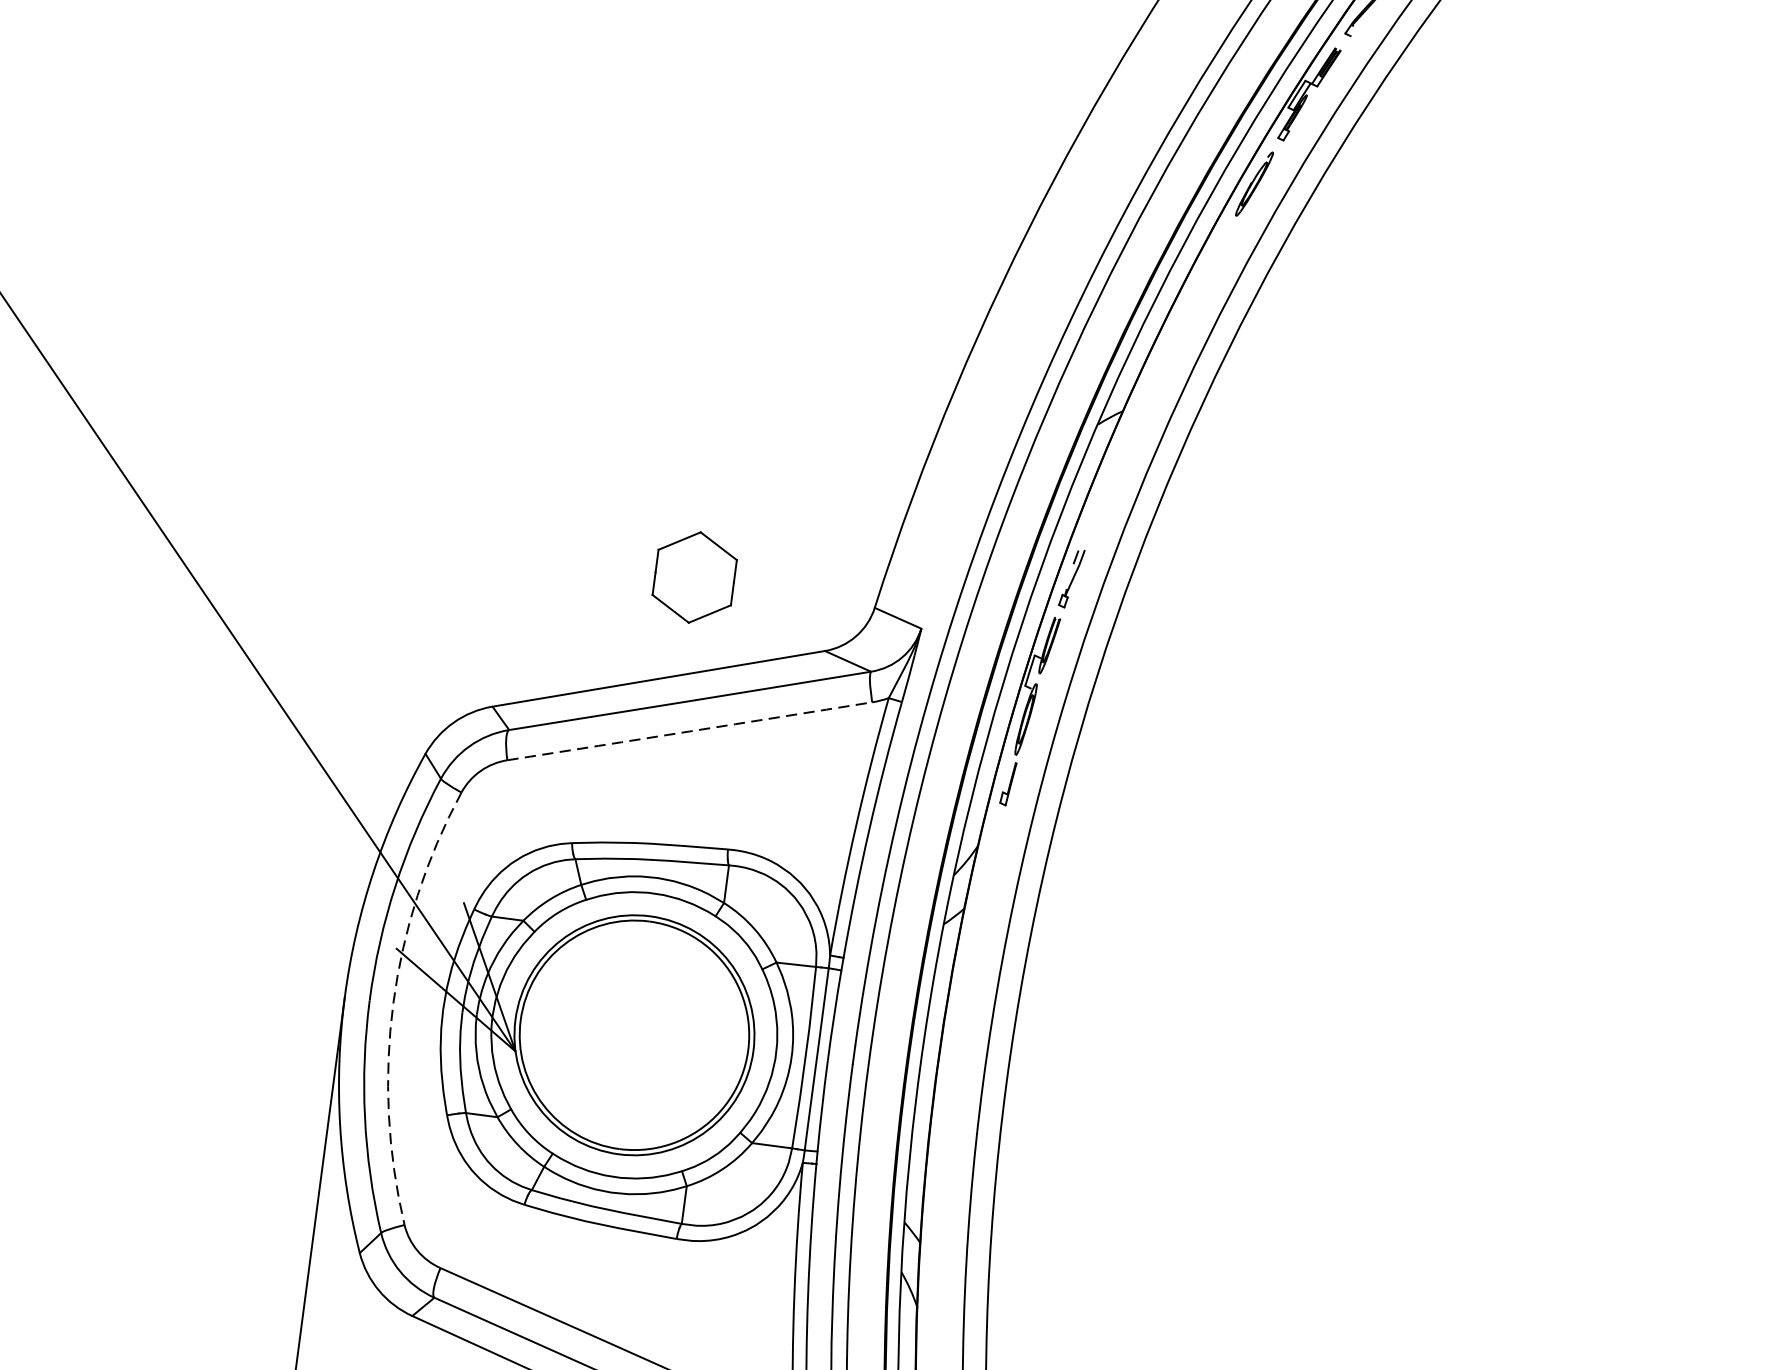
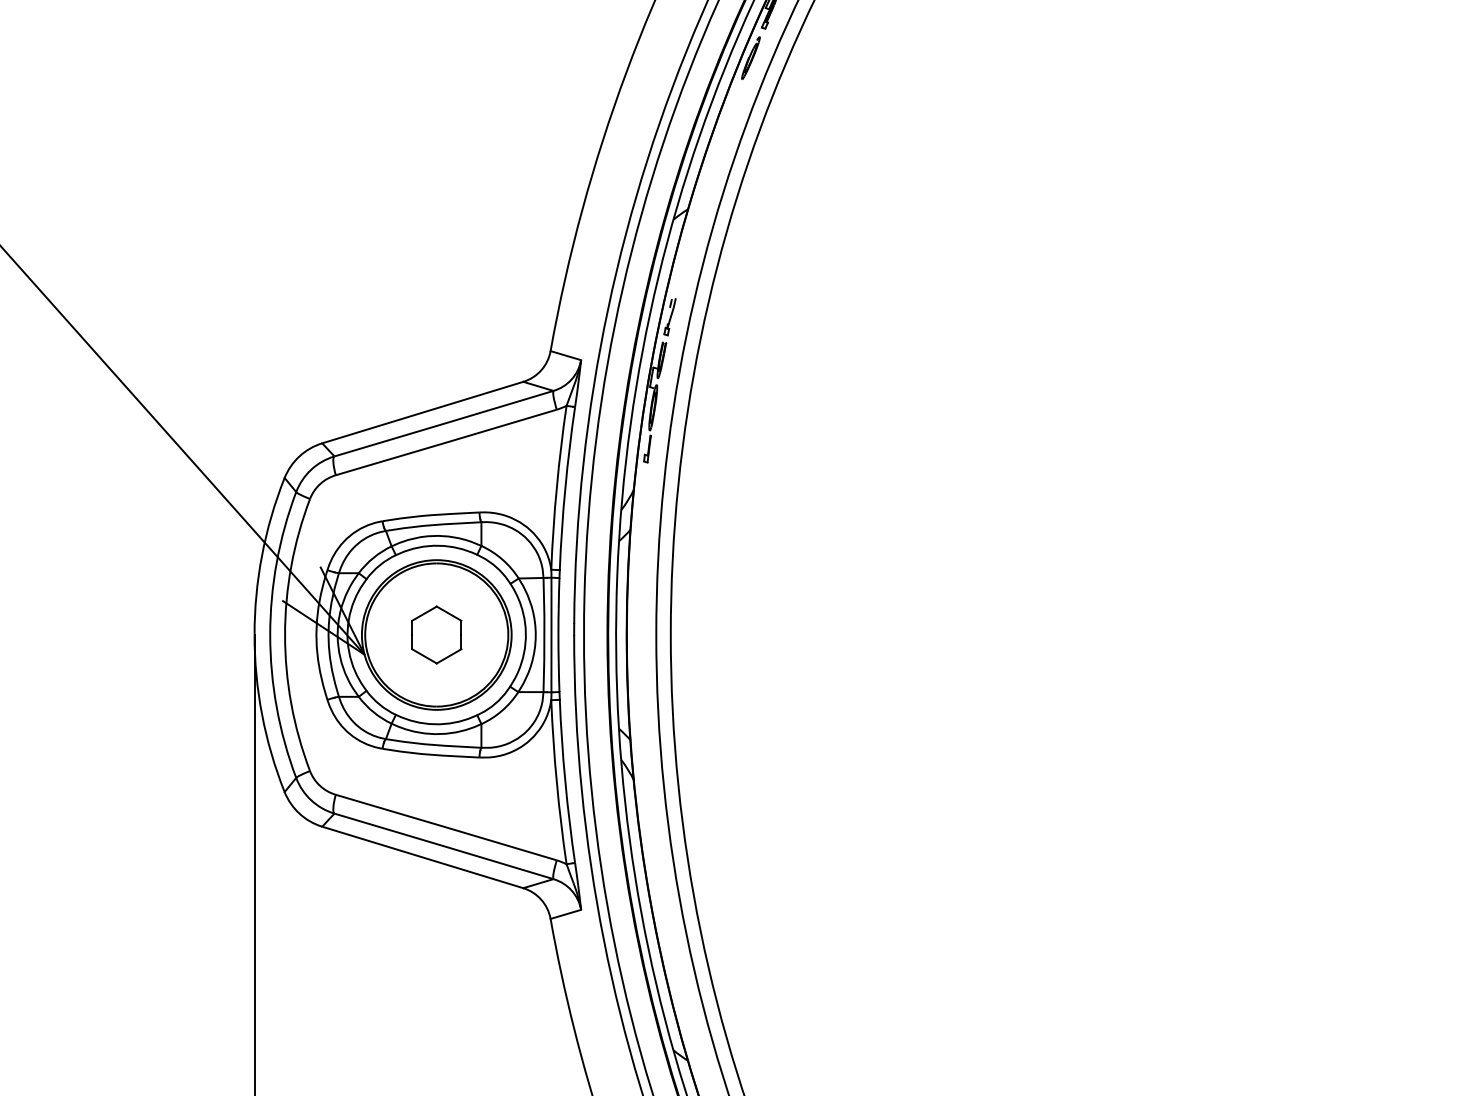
part: (694, 576) -> (436, 634), moved
arc: (690, 731) -> (446, 442), dashed -> solid
arc: (393, 1004) -> (285, 635), dashed -> solid

